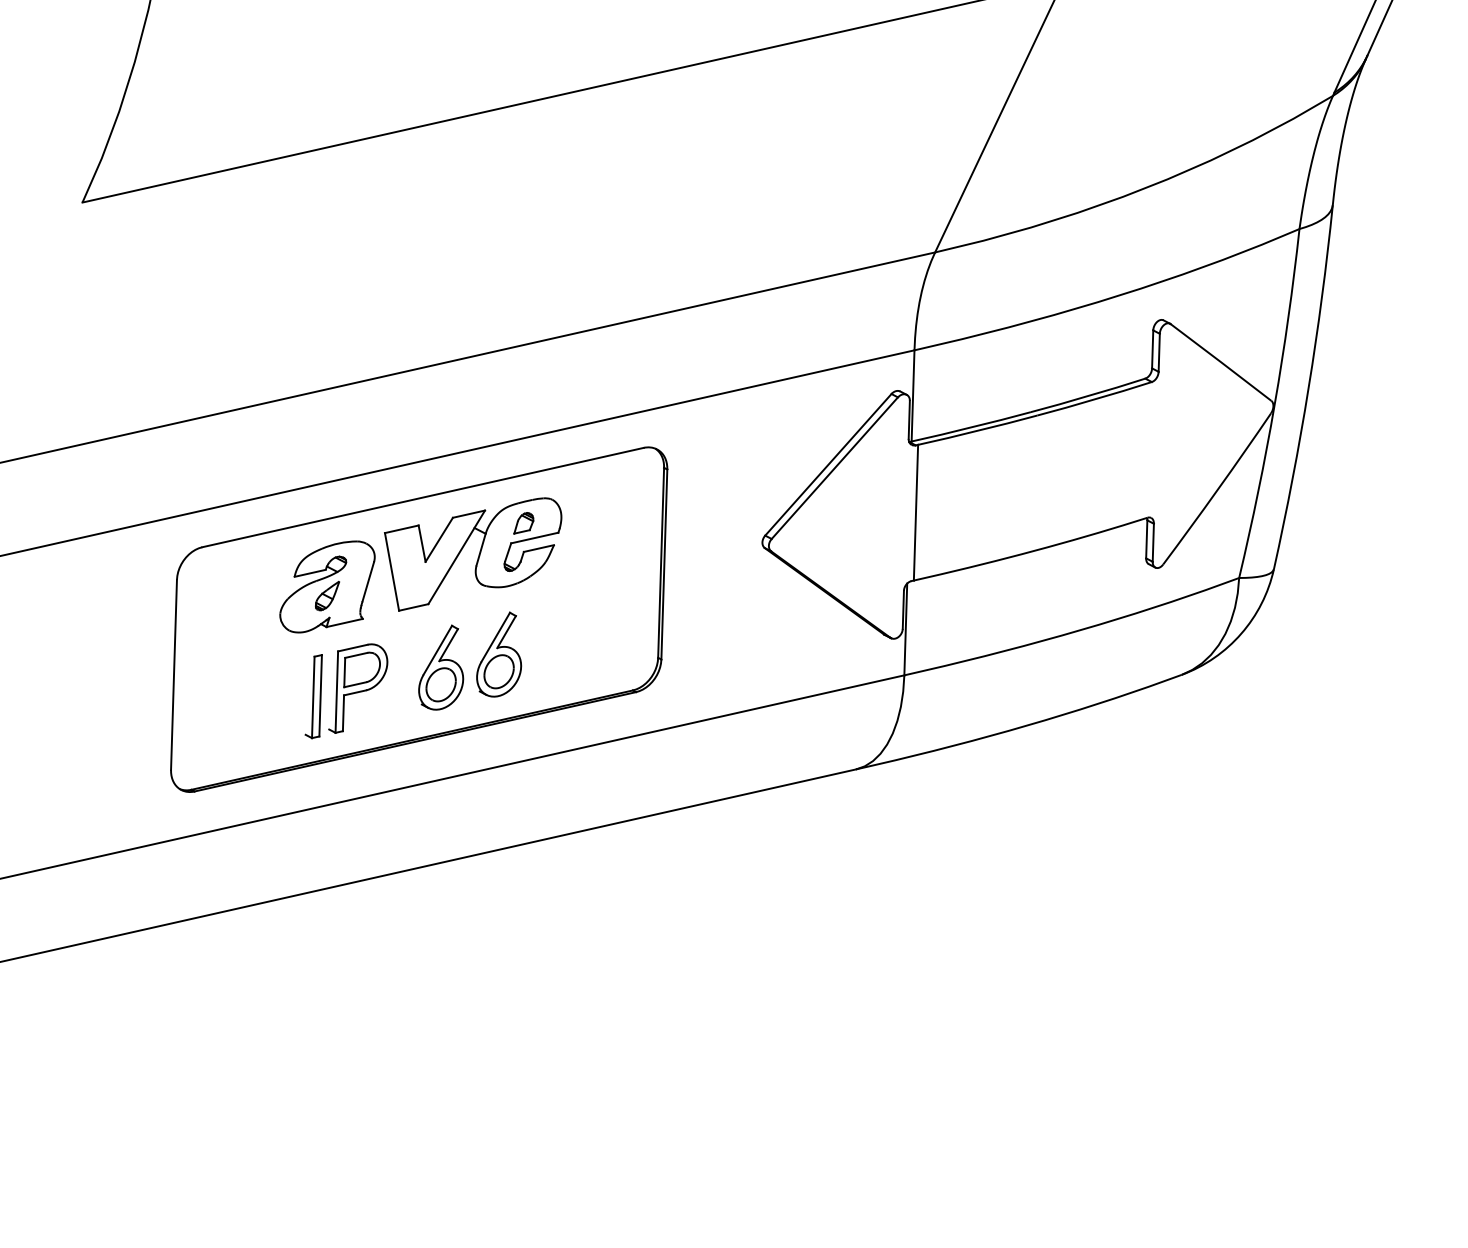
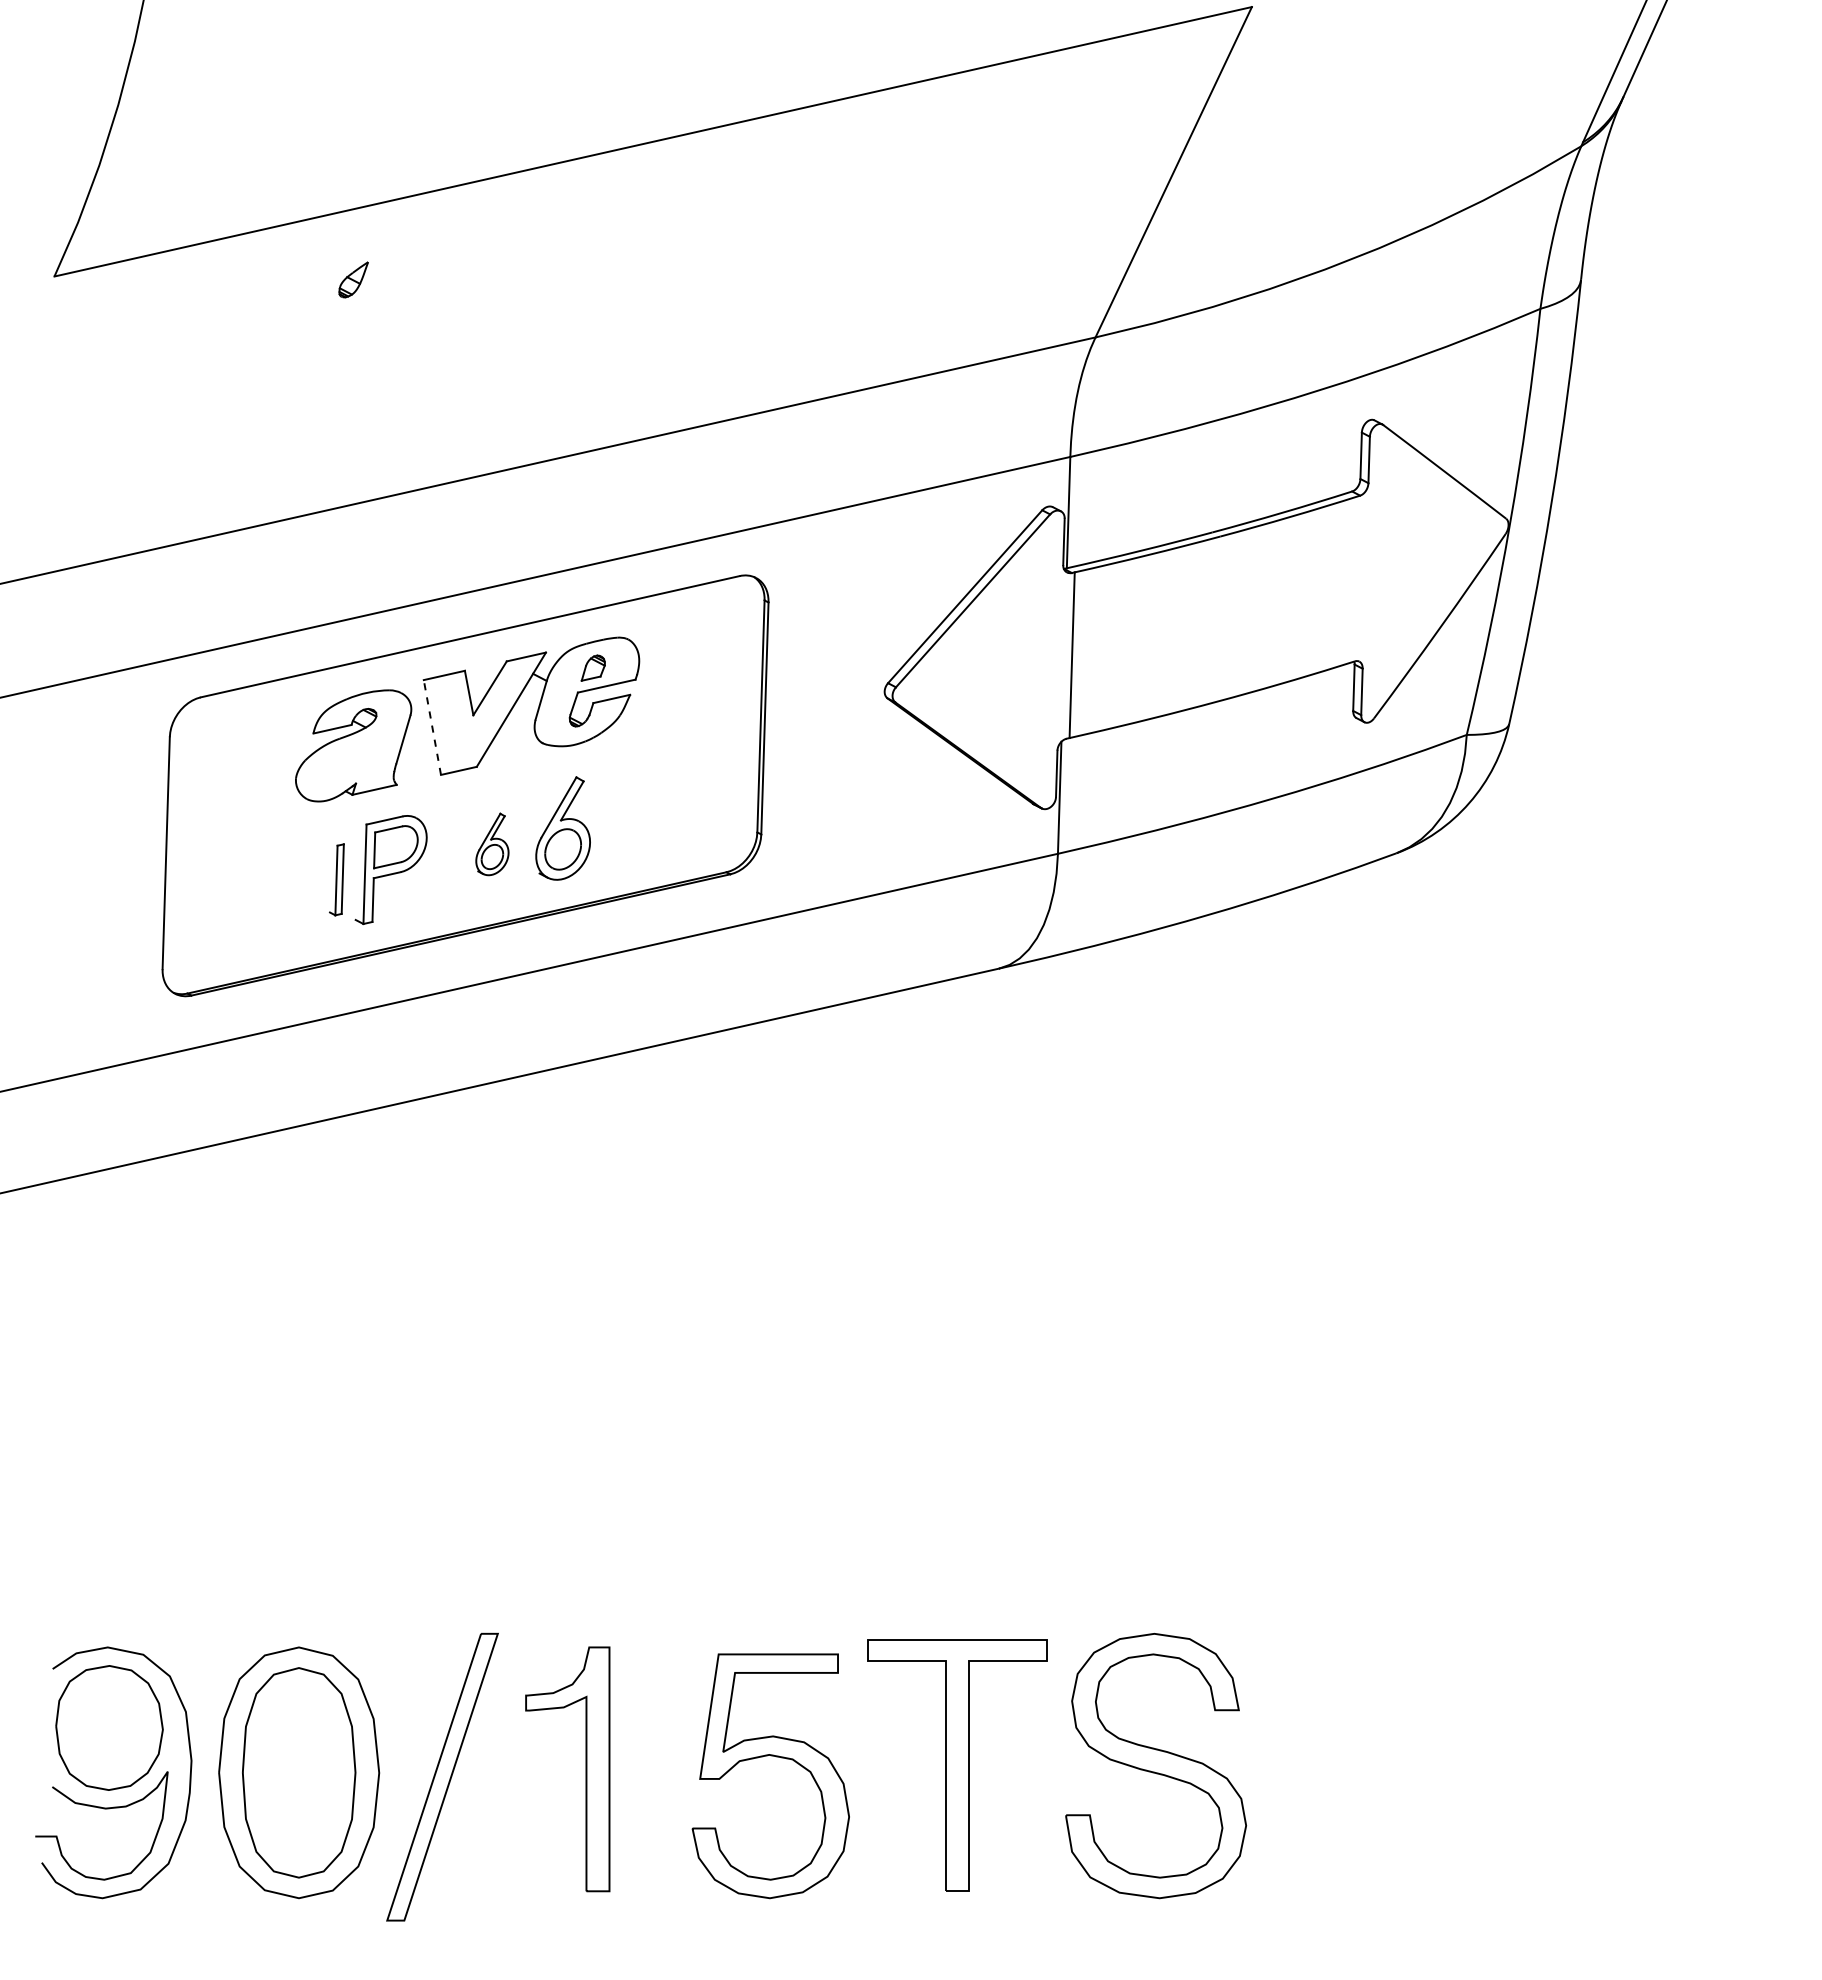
line: (392, 571) -> (432, 727), solid -> dashed
part: (327, 595) -> (353, 279), moved
part: (441, 667) -> (492, 844), size x0.6
part: (313, 696) -> (336, 879), size x0.7

